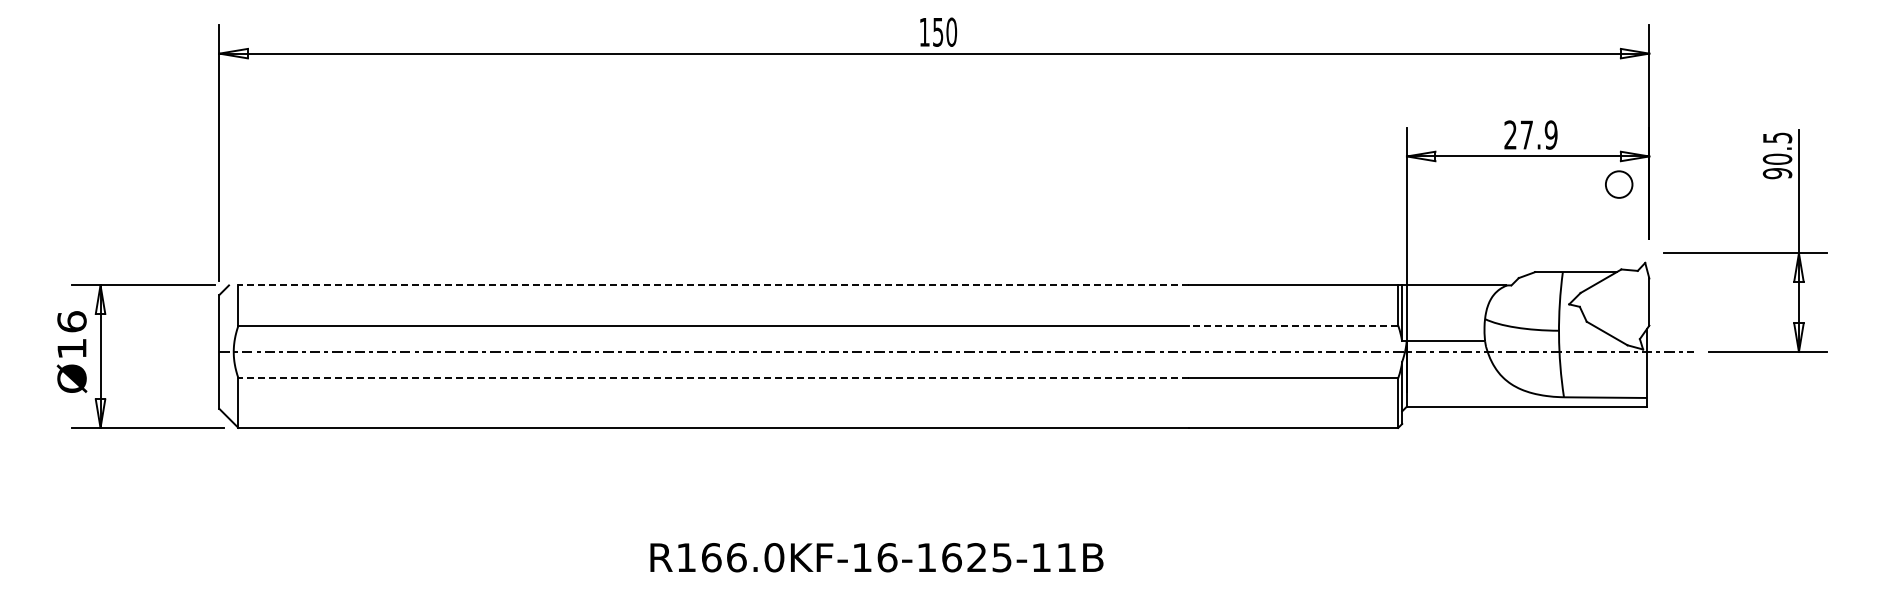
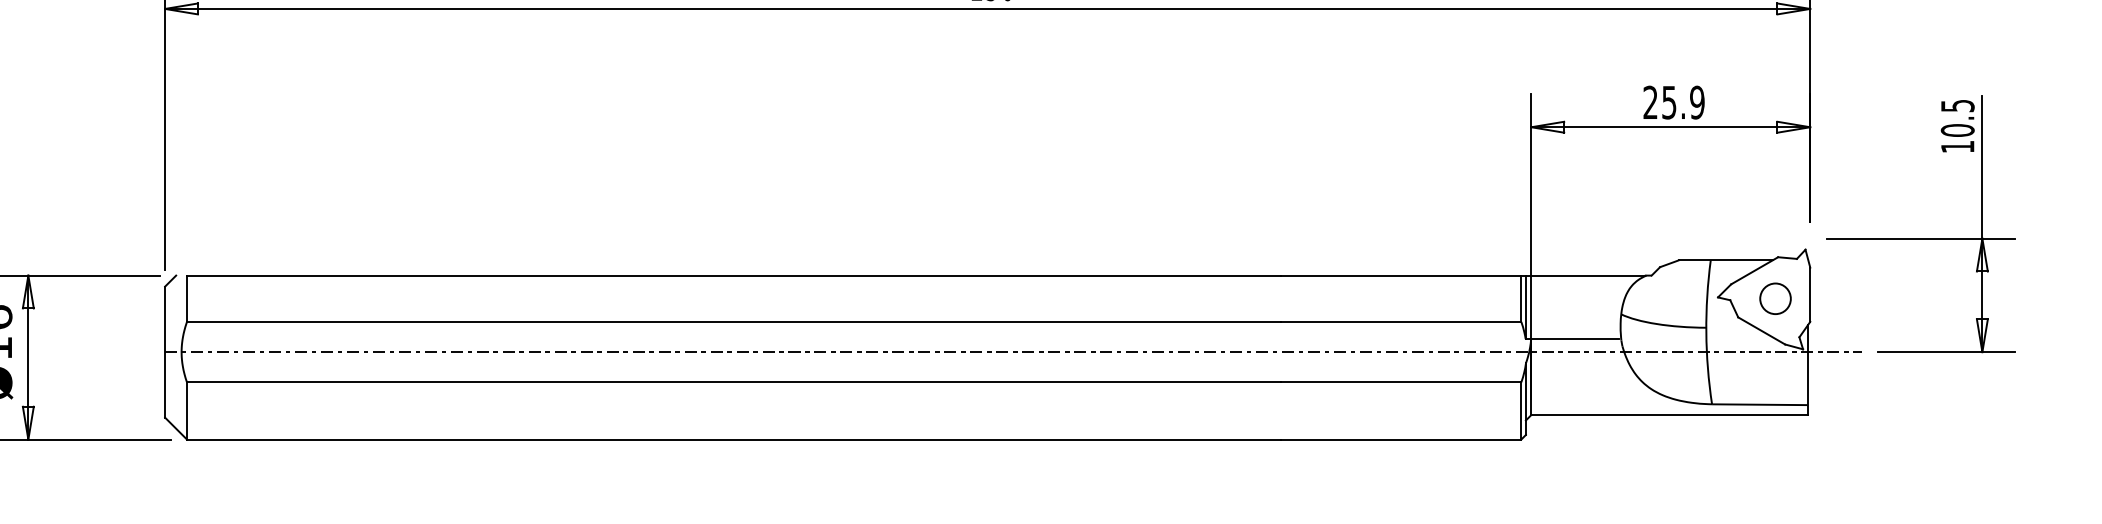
text: (1526, 134) -> (1668, 101), 27.9 -> 25.9
text: (1777, 173) -> (1957, 146), 90.5 -> 10.5
circle: (1619, 184) -> (1775, 298), moved
line: (713, 285) -> (733, 275), dashed -> solid
line: (1293, 325) -> (1400, 321), dashed -> solid
line: (713, 378) -> (733, 382), dashed -> solid

